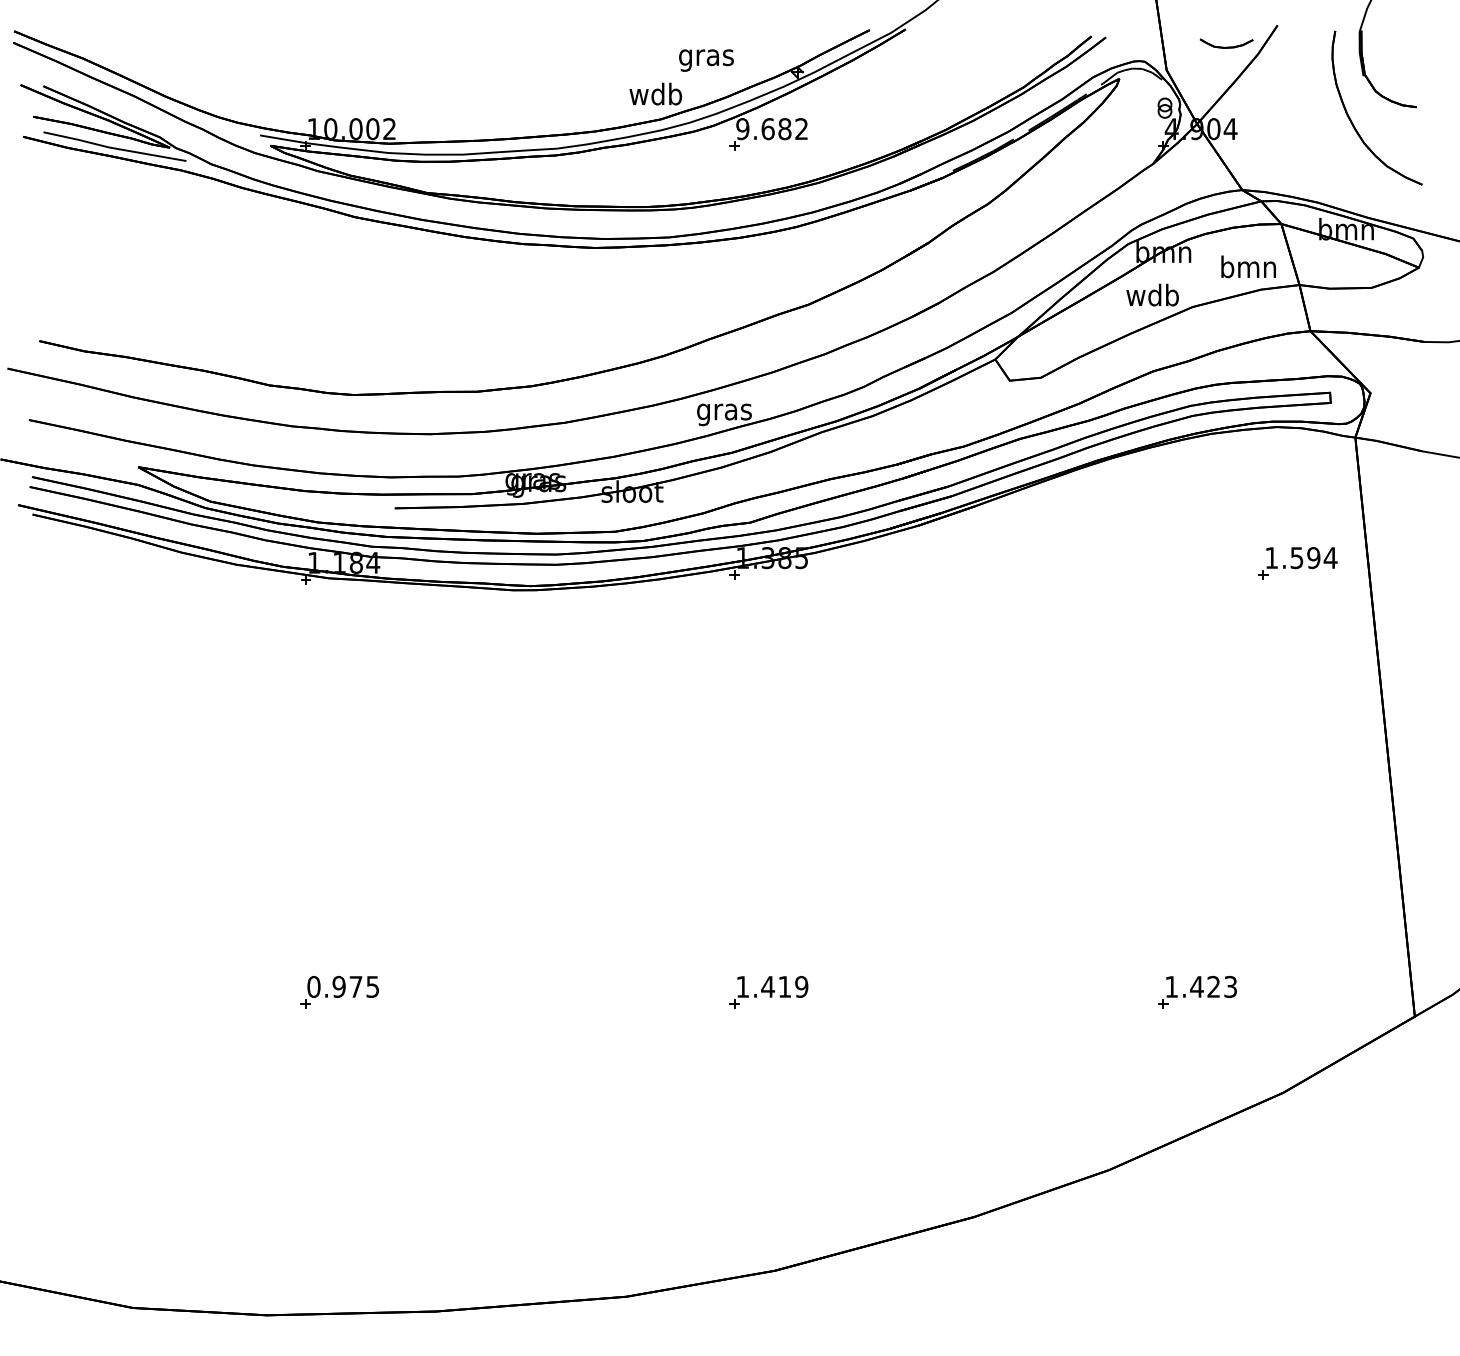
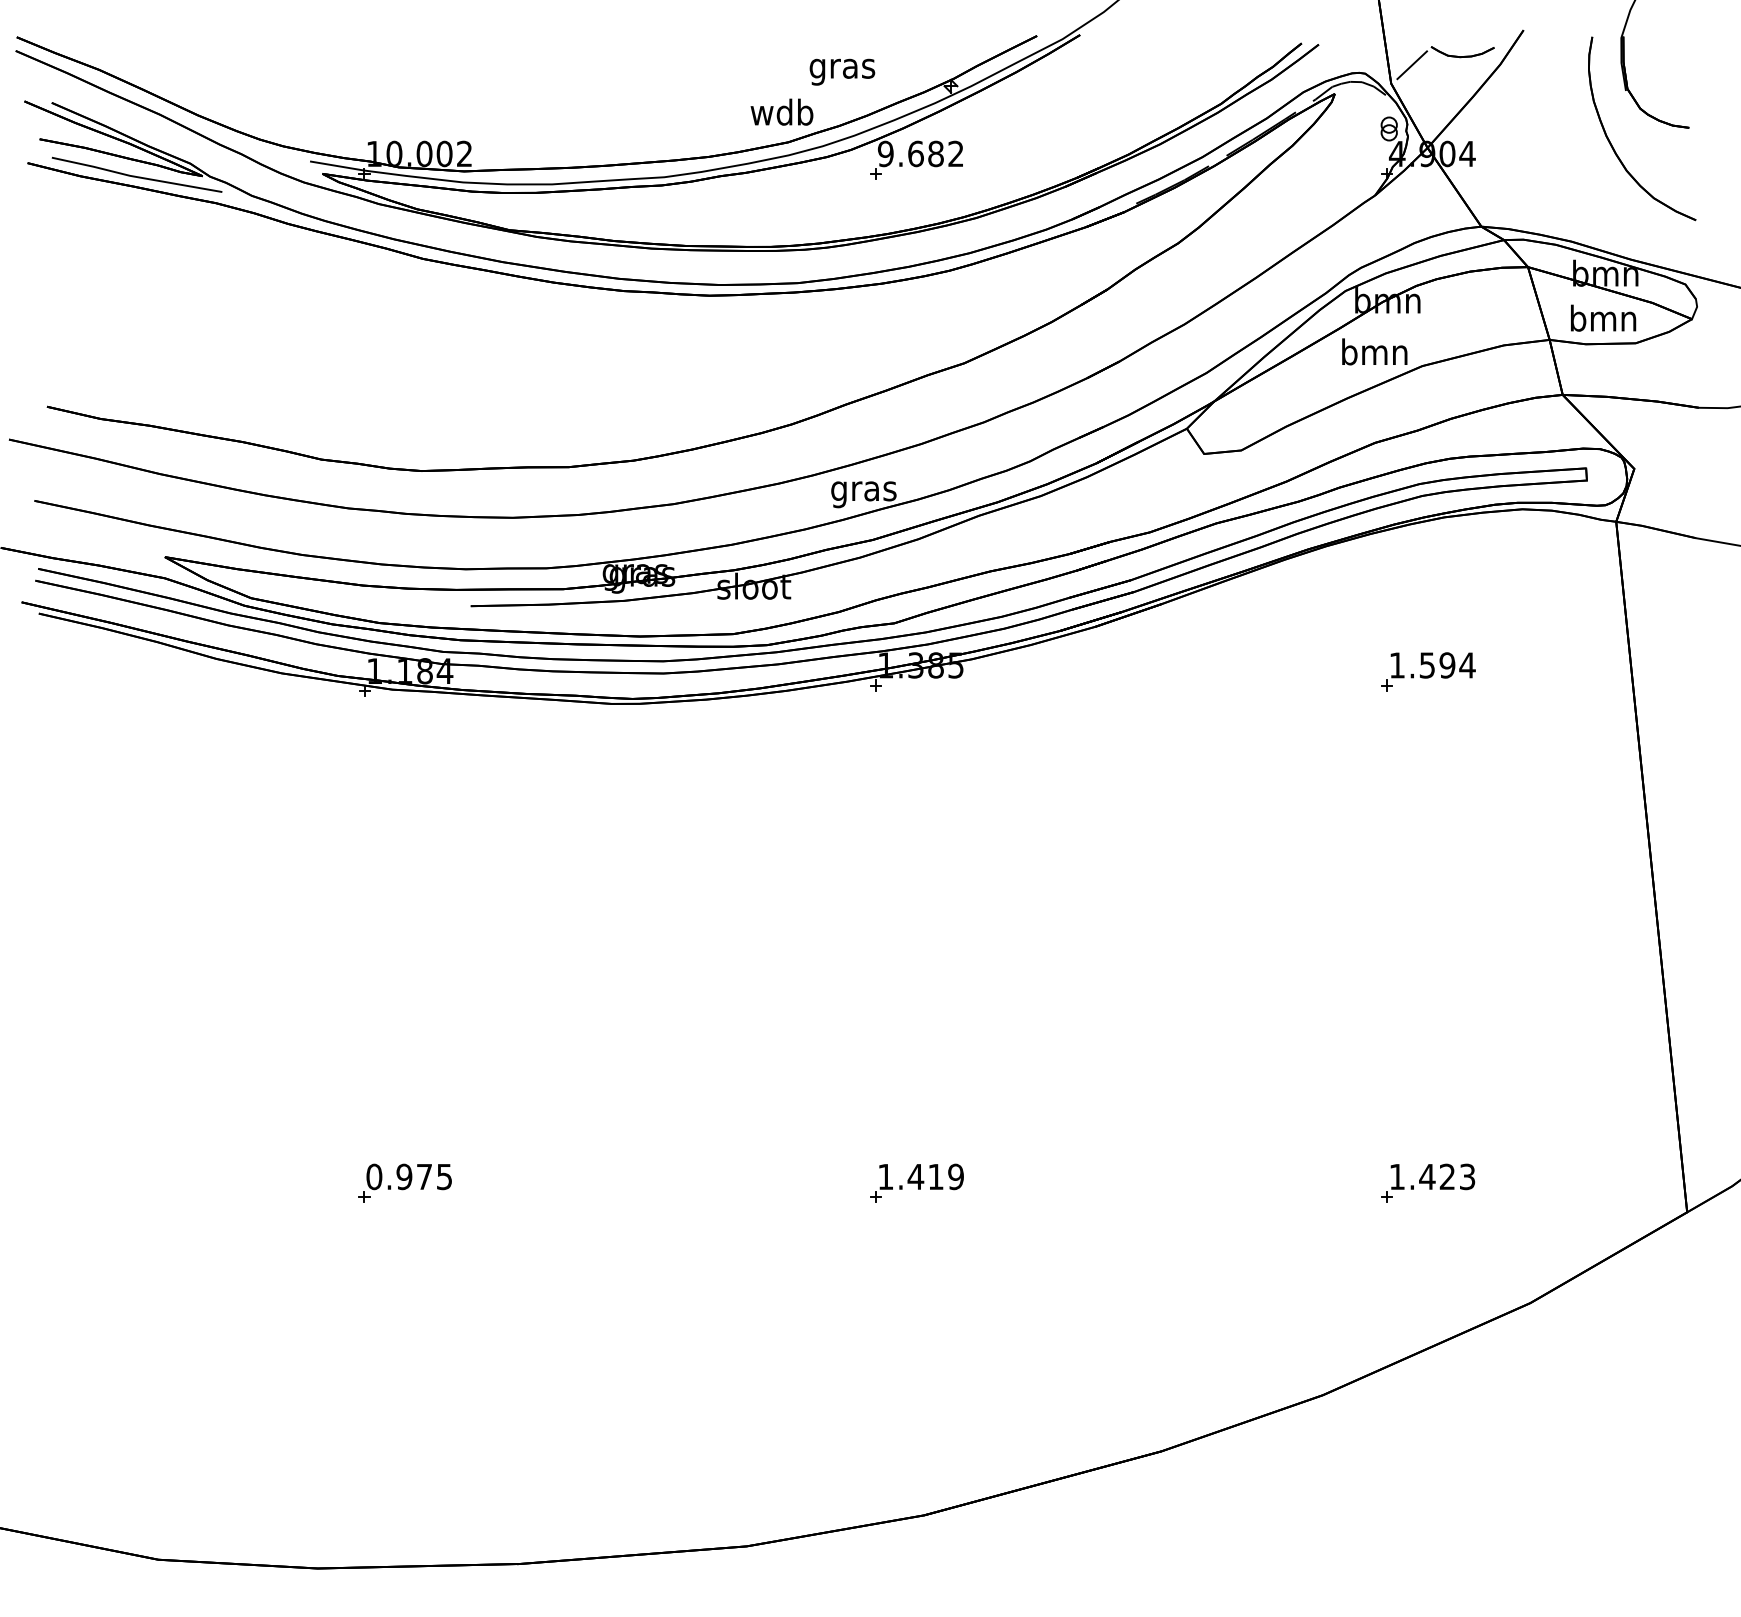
line: (1184, 54) -> (1412, 64), added
text: (1248, 266) -> (1603, 317), moved
text: (1152, 294) -> (1374, 351), wdb -> bmn
part: (1297, 563) -> (1427, 671), moved

